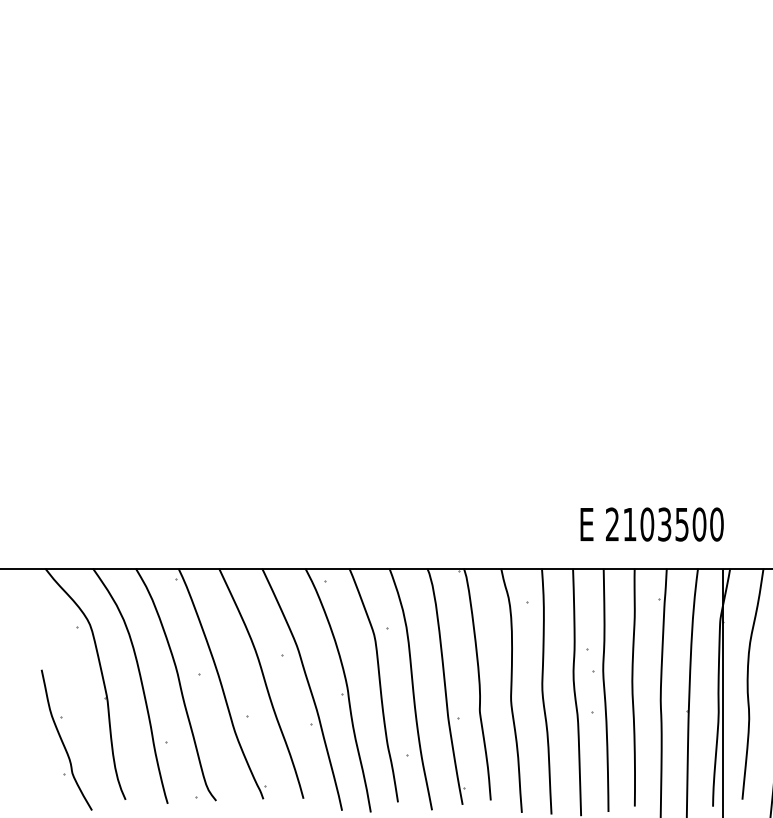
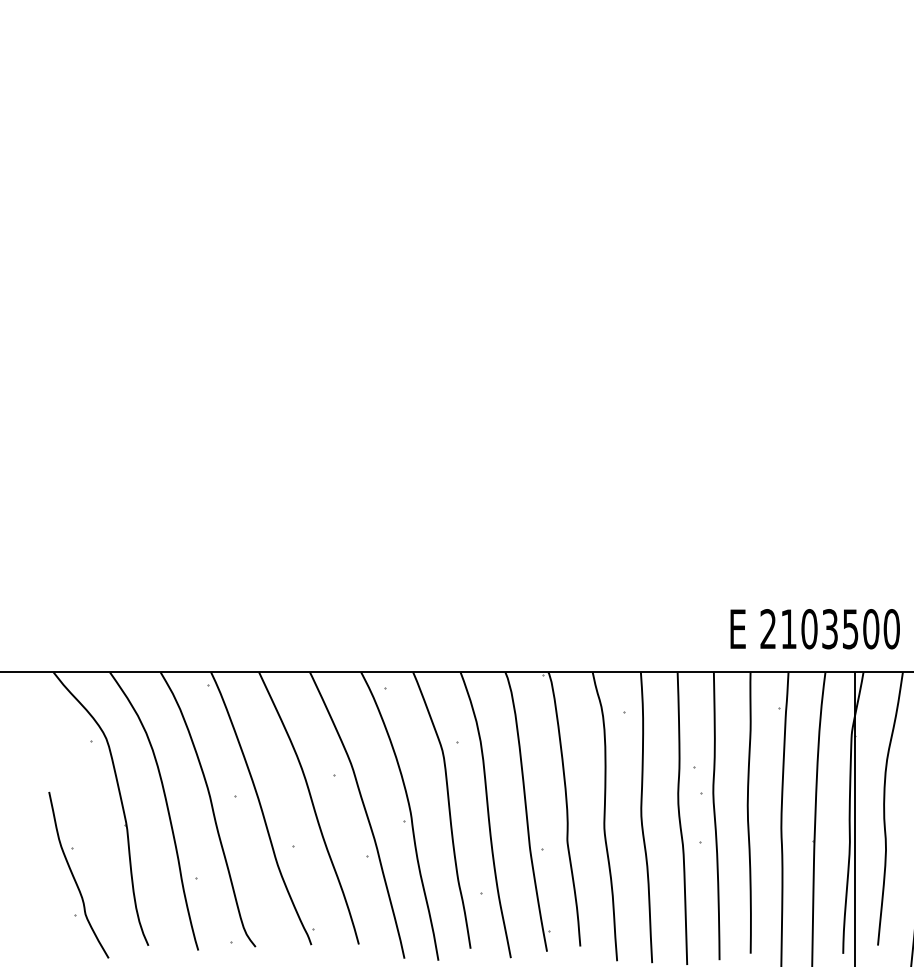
text: (651, 524) -> (814, 629), moved

